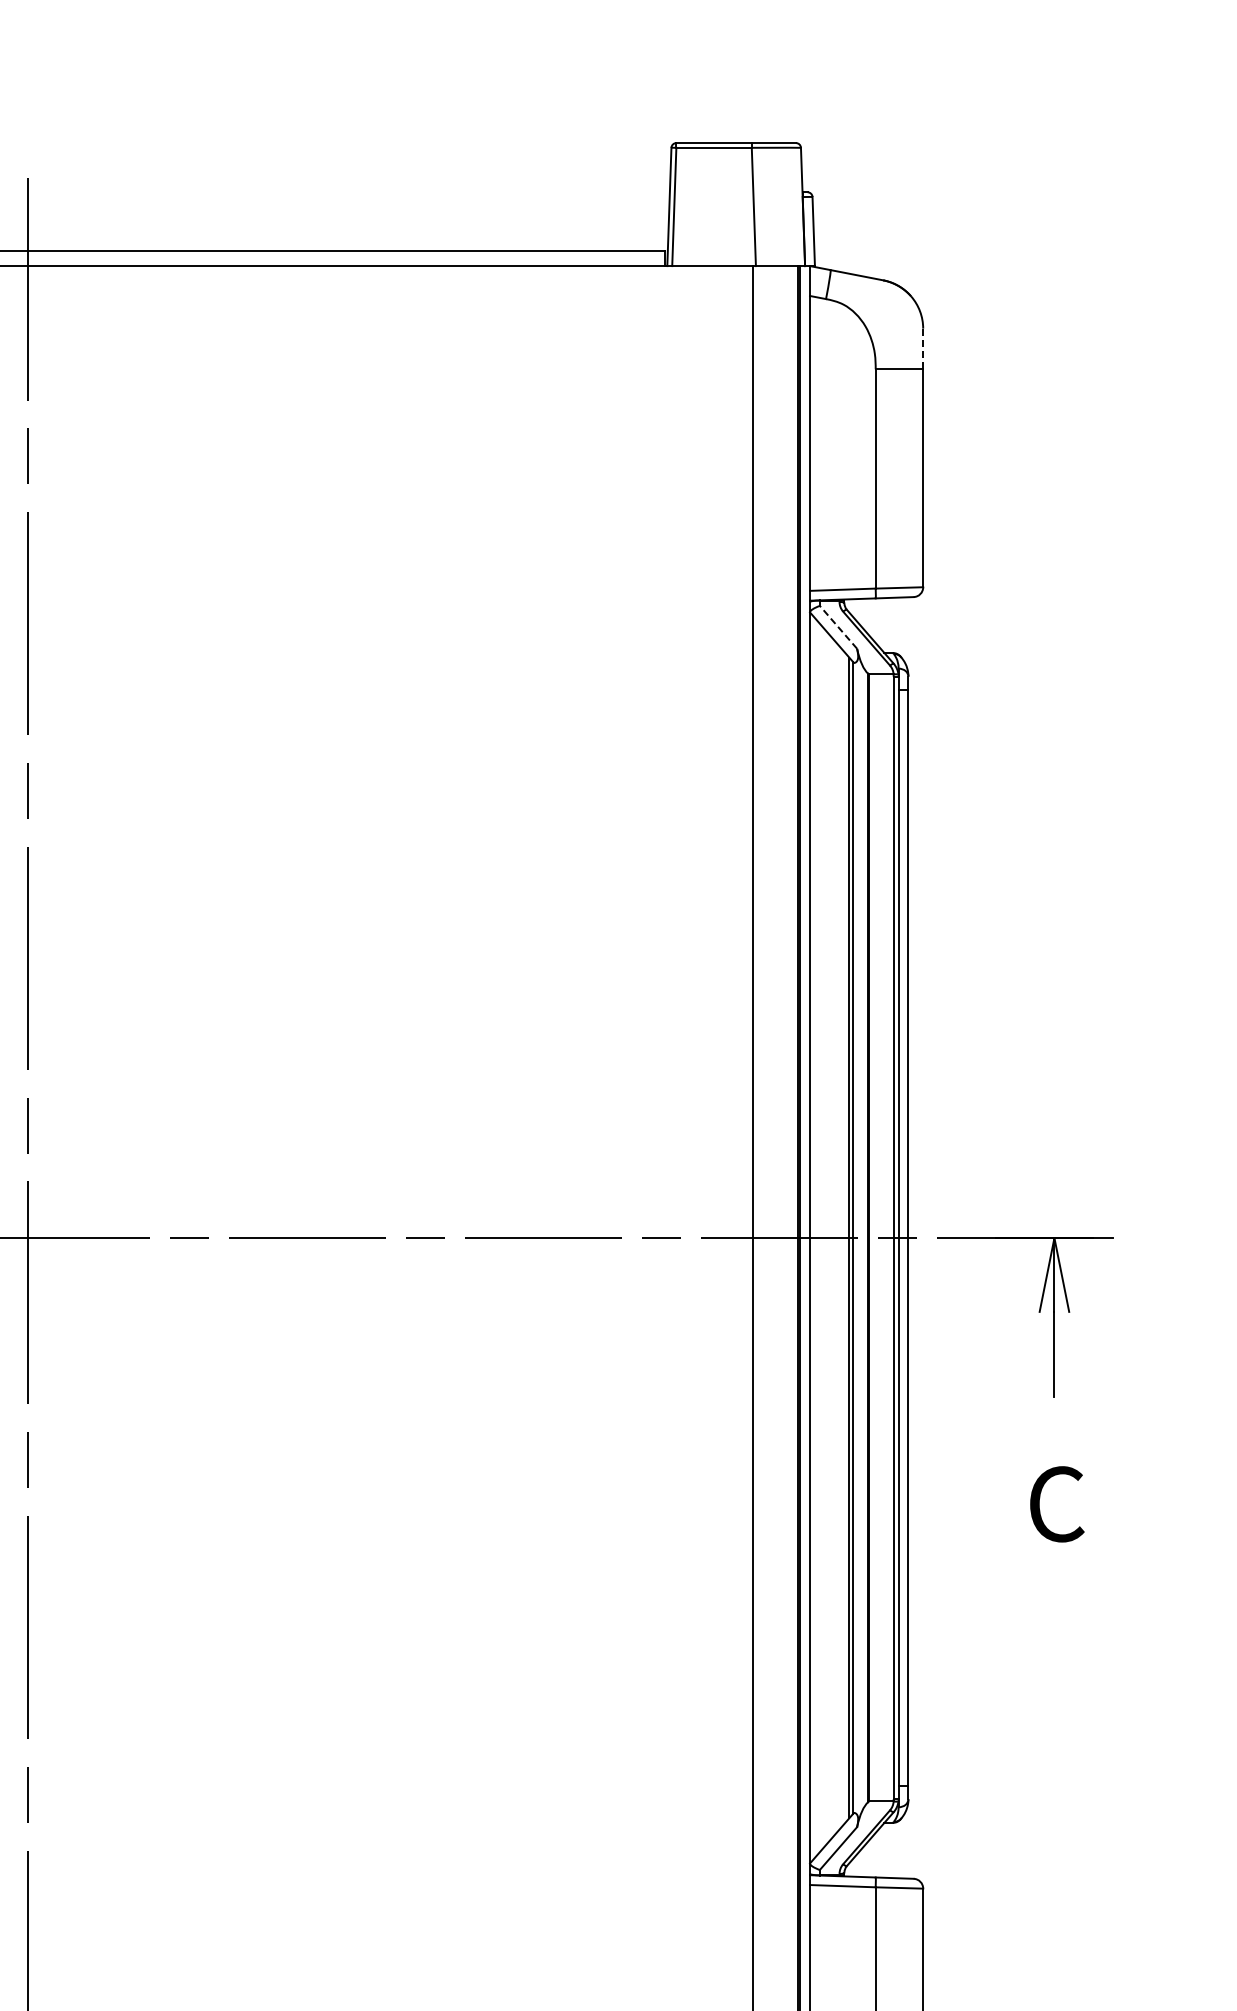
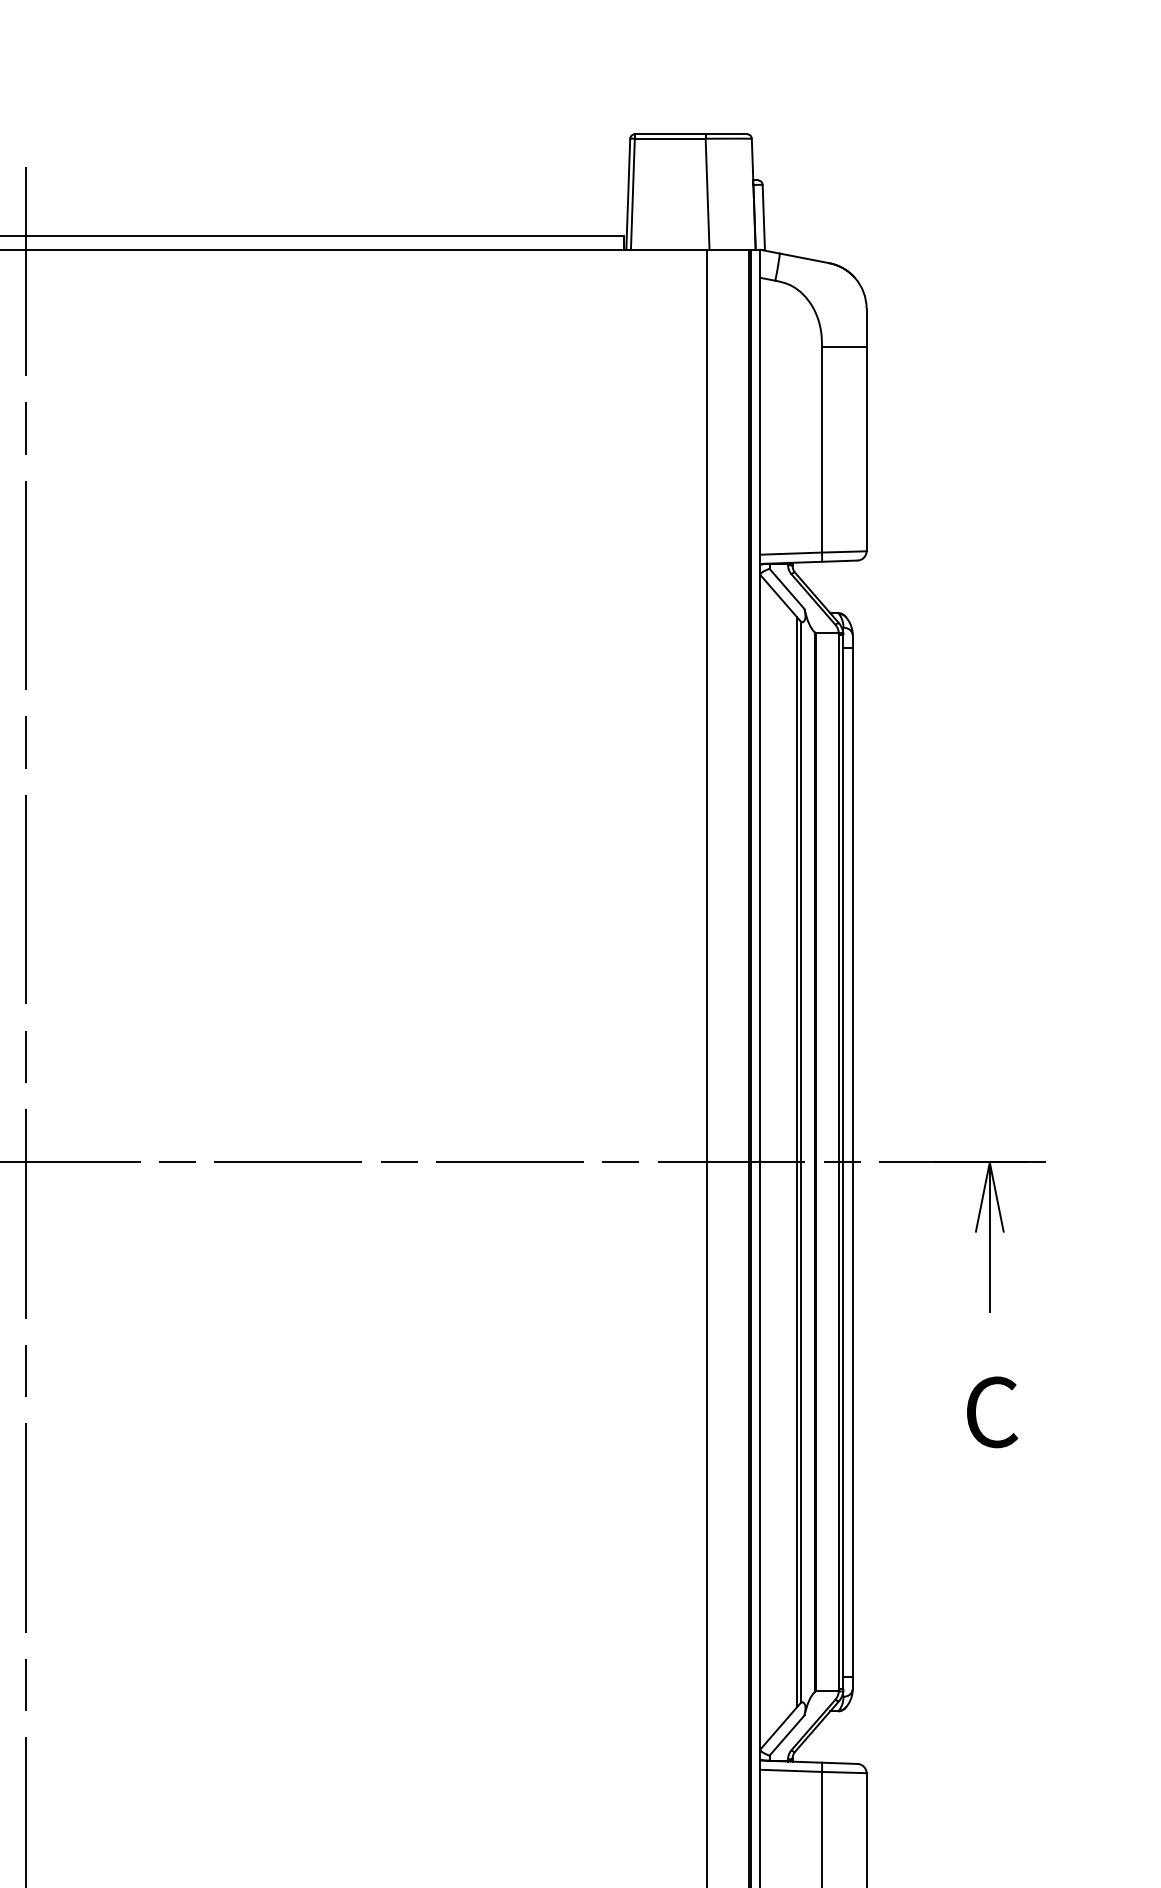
line: (923, 349) -> (866, 328), dashed -> solid
line: (838, 626) -> (787, 588), dashed -> solid

